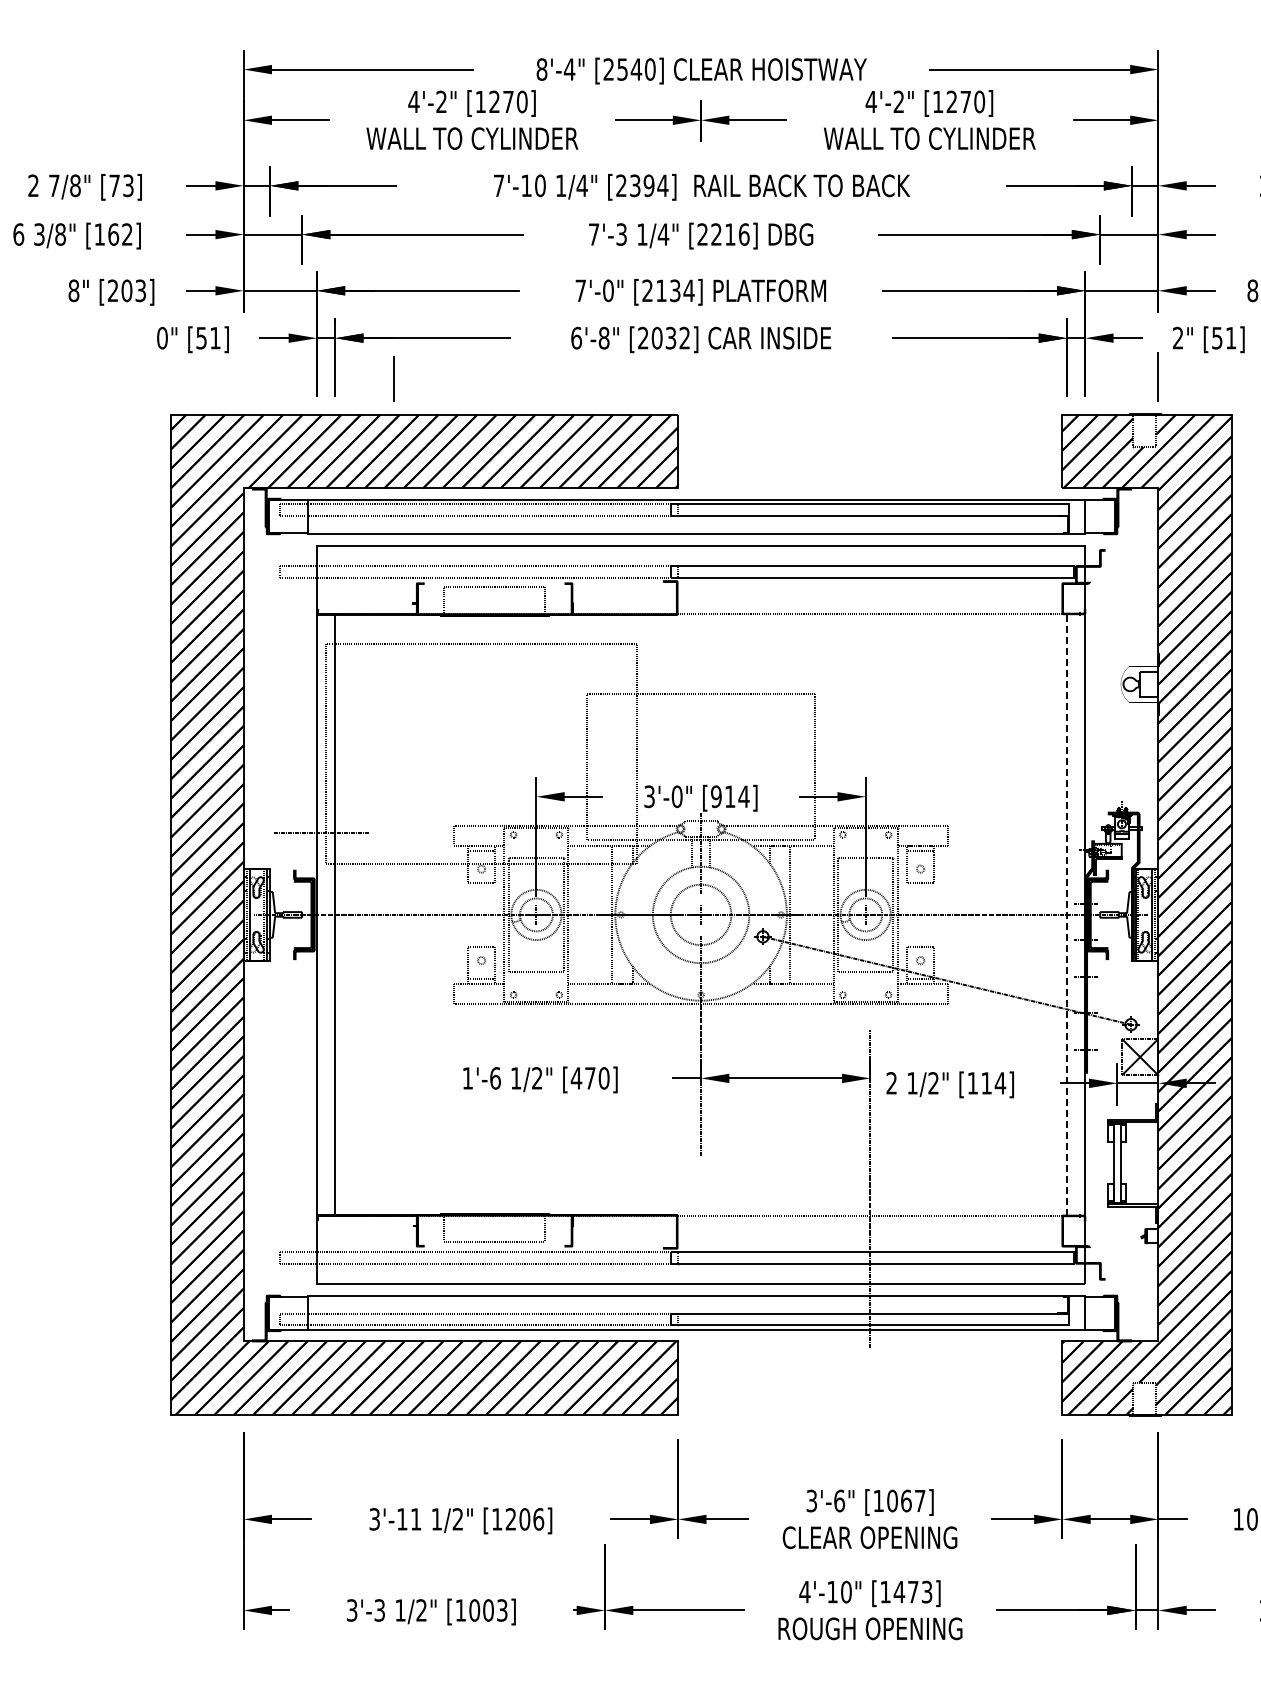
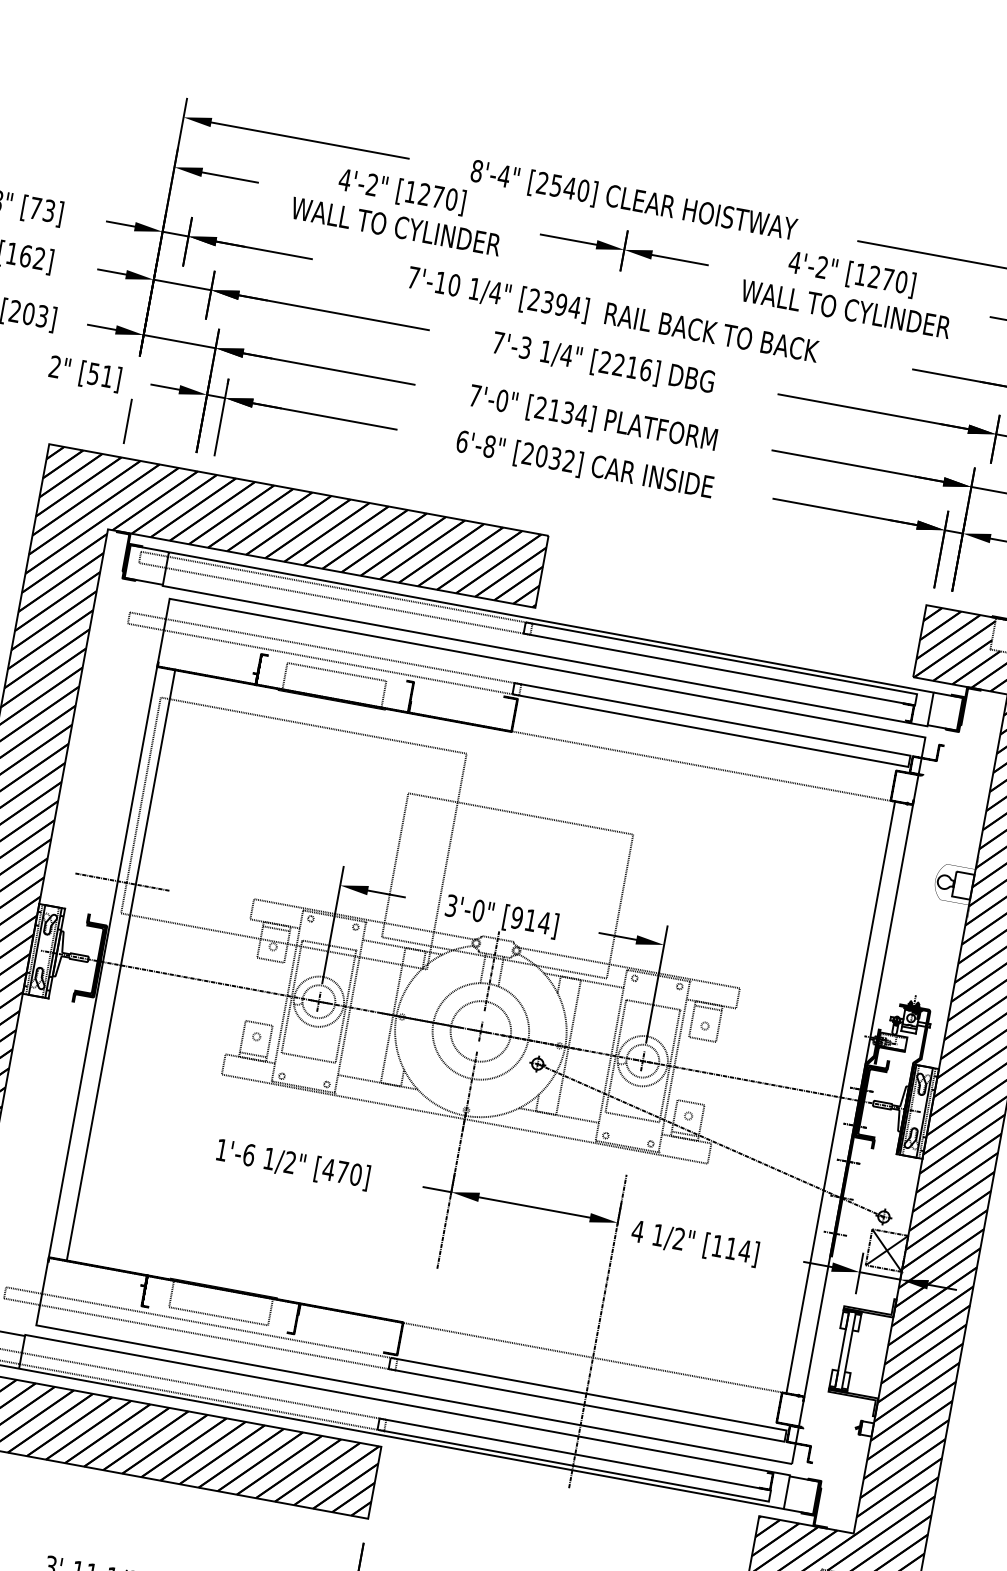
text: (162, 337) -> (55, 366), 0" -> 2"
line: (393, 378) -> (127, 421), moved
line: (1067, 914) -> (841, 1097), dashed -> solid
text: (891, 1083) -> (637, 1231), 2 -> 4

